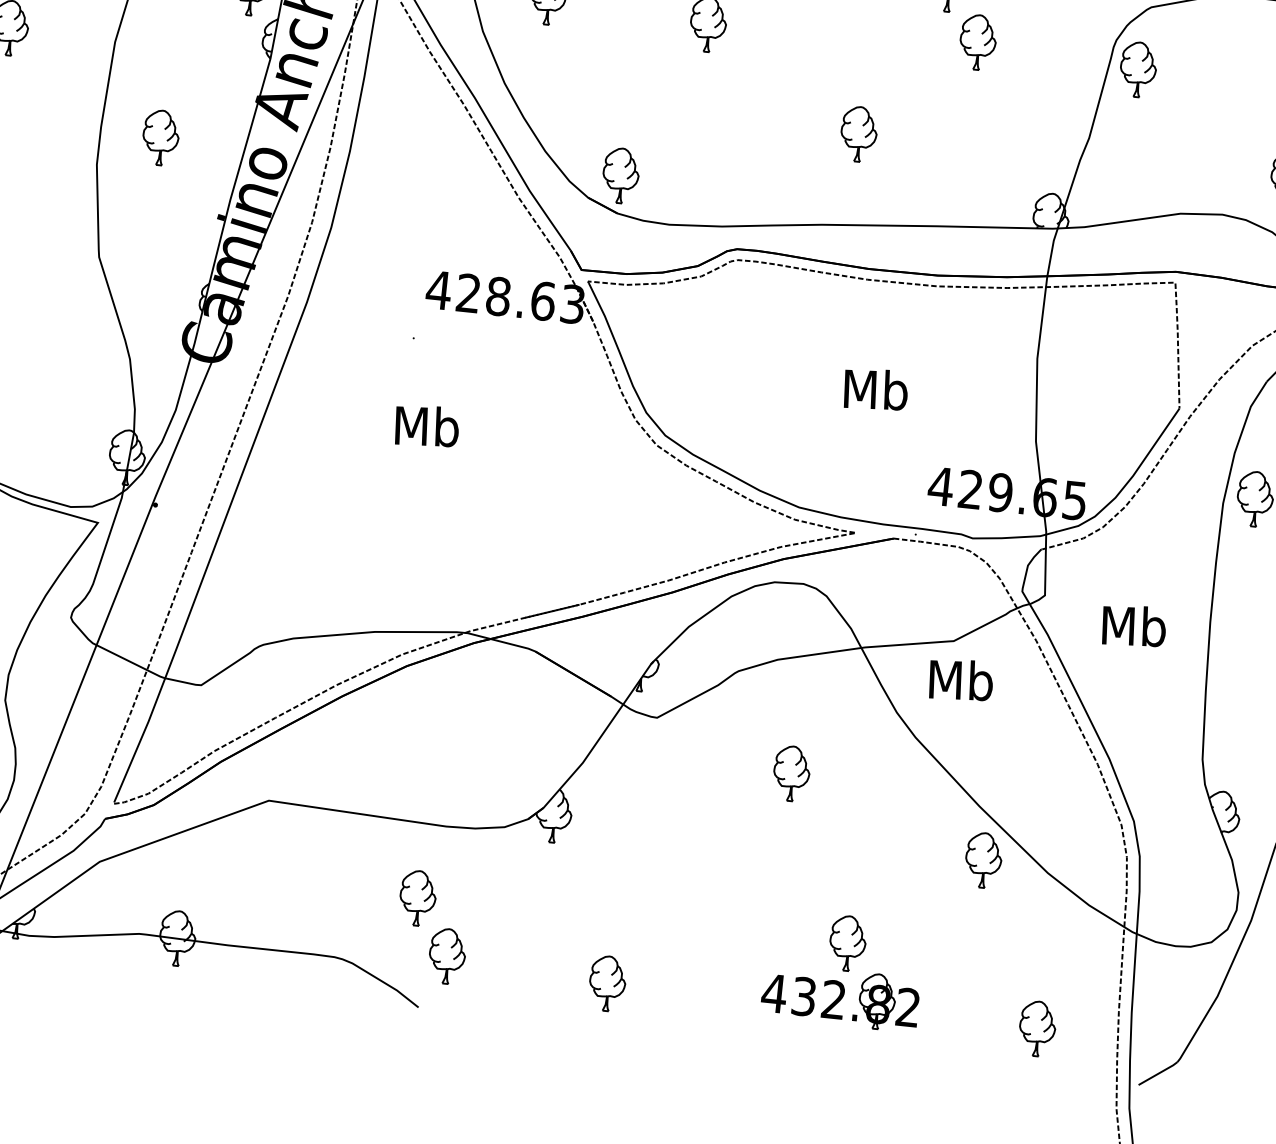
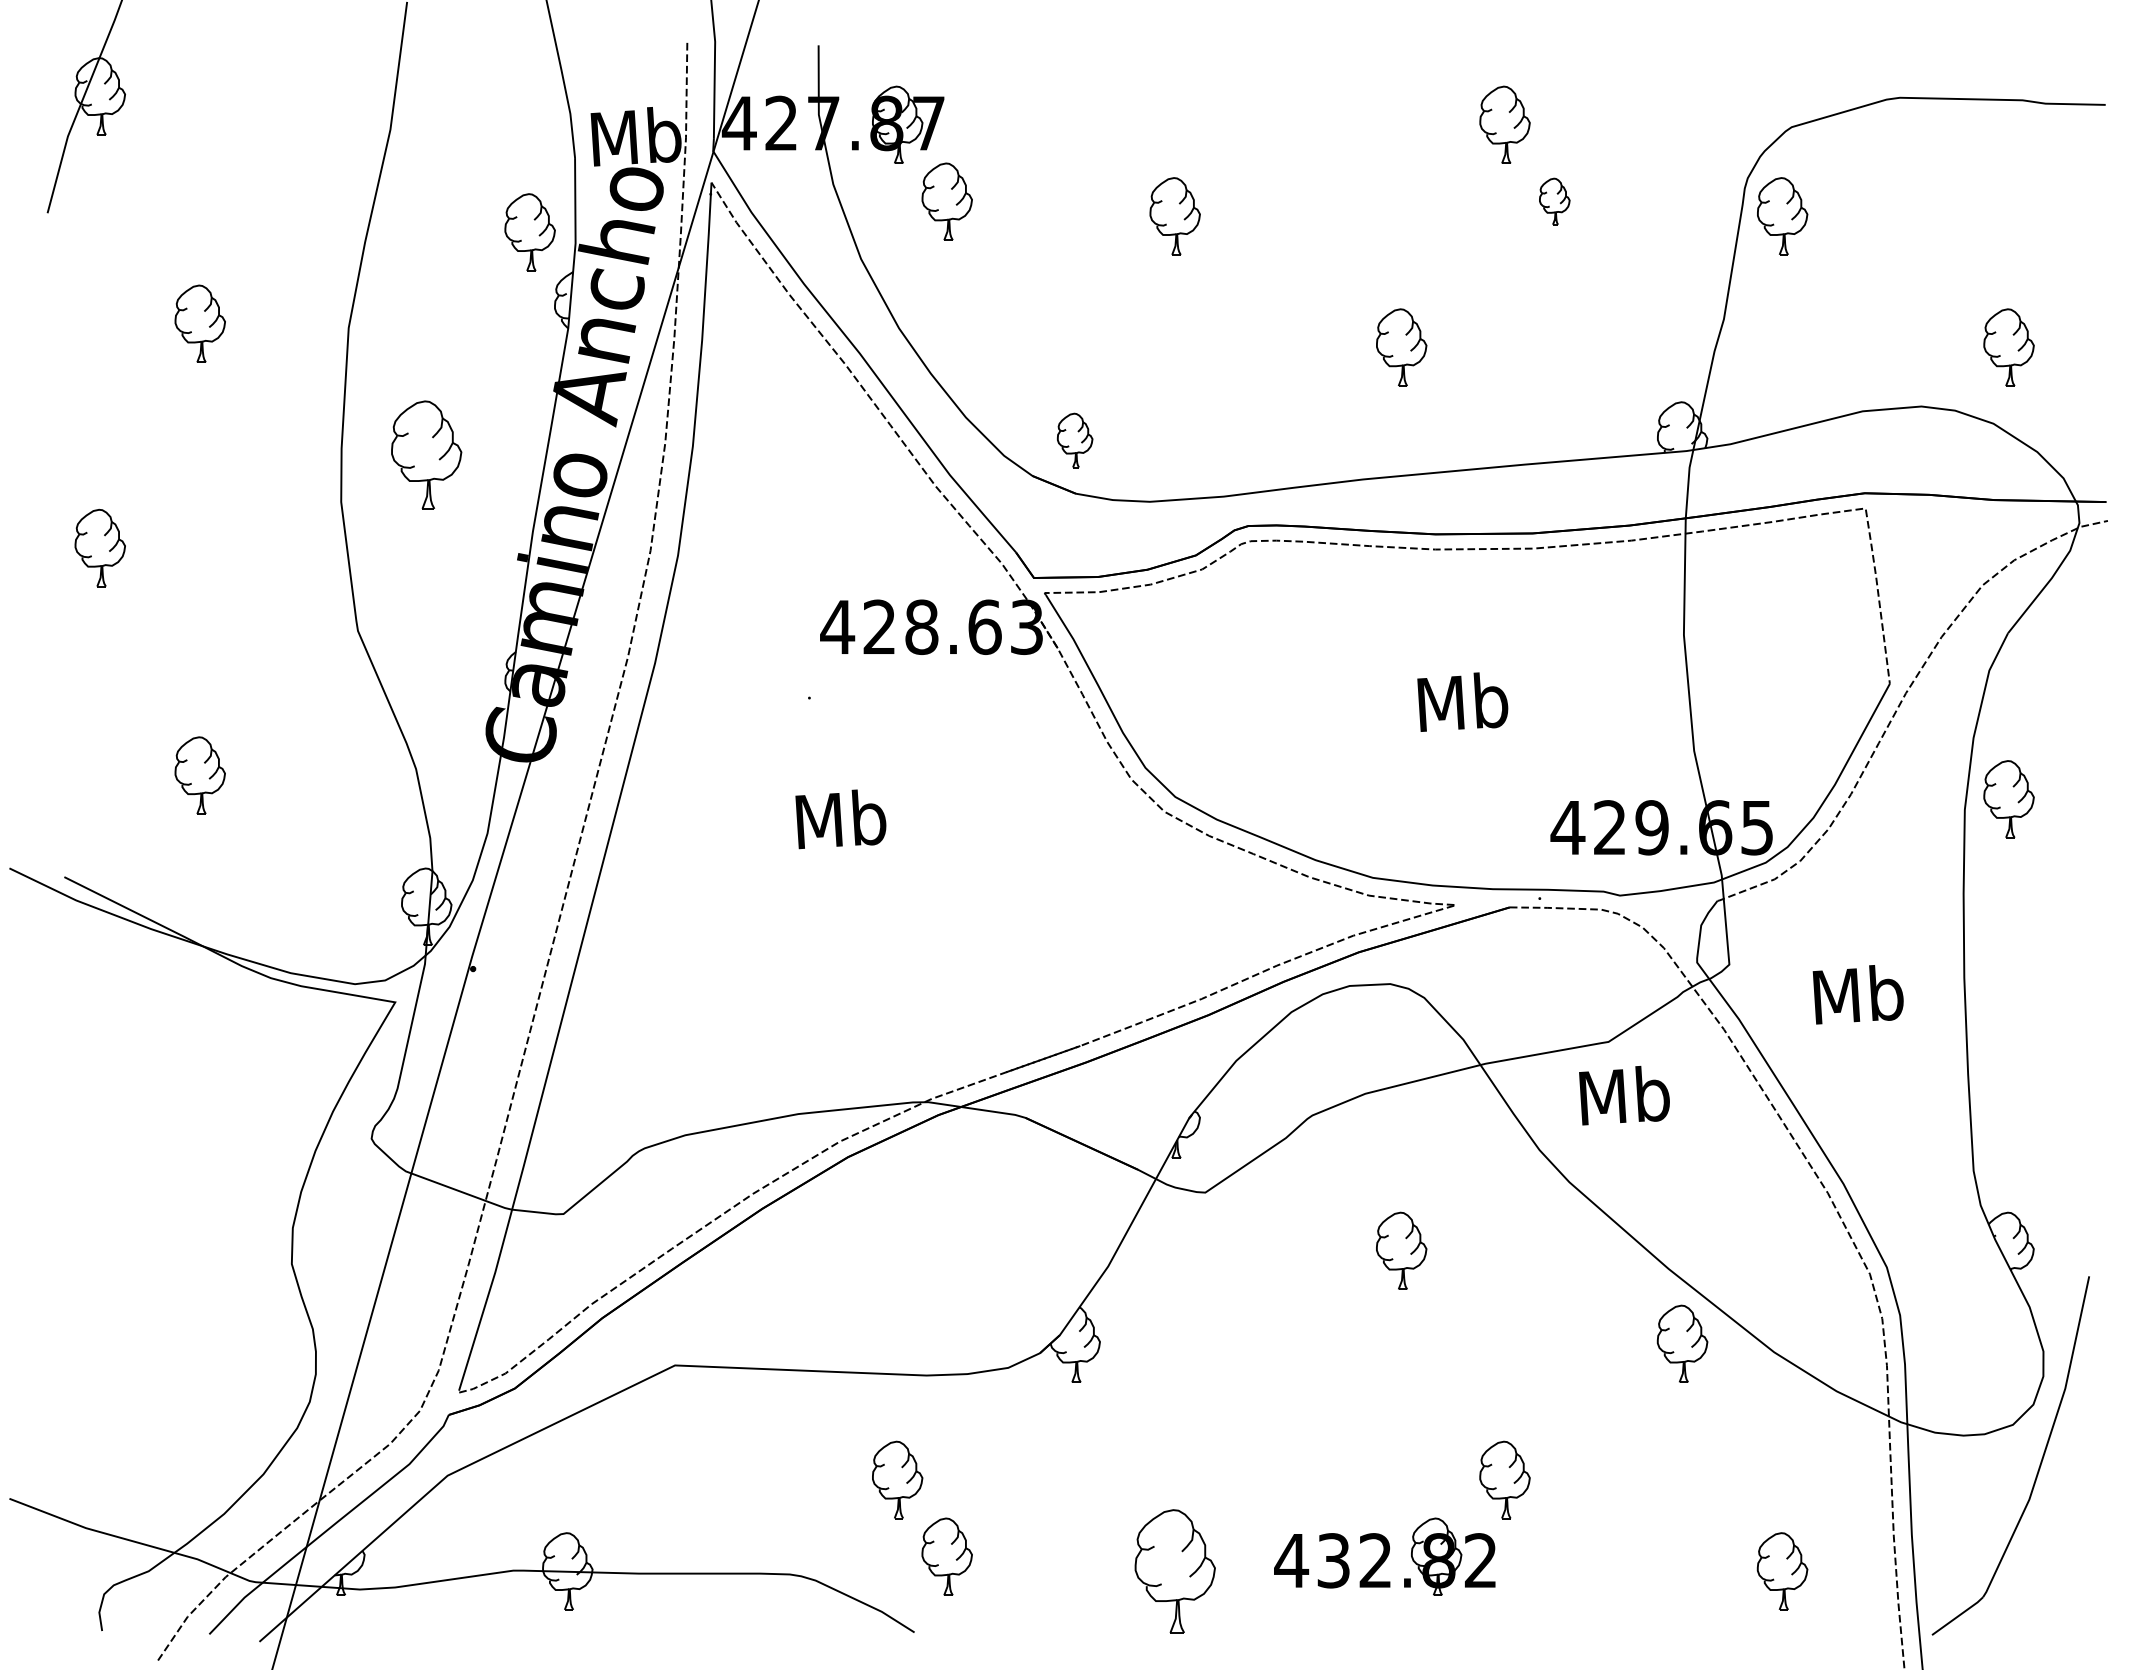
part: (978, 42) -> (1554, 201), size x0.6
part: (160, 138) -> (426, 455), size x1.4
part: (620, 175) -> (1074, 440), size x0.7
part: (607, 983) -> (1174, 1571), size x1.6
part: (840, 997) -> (1384, 1556), moved

